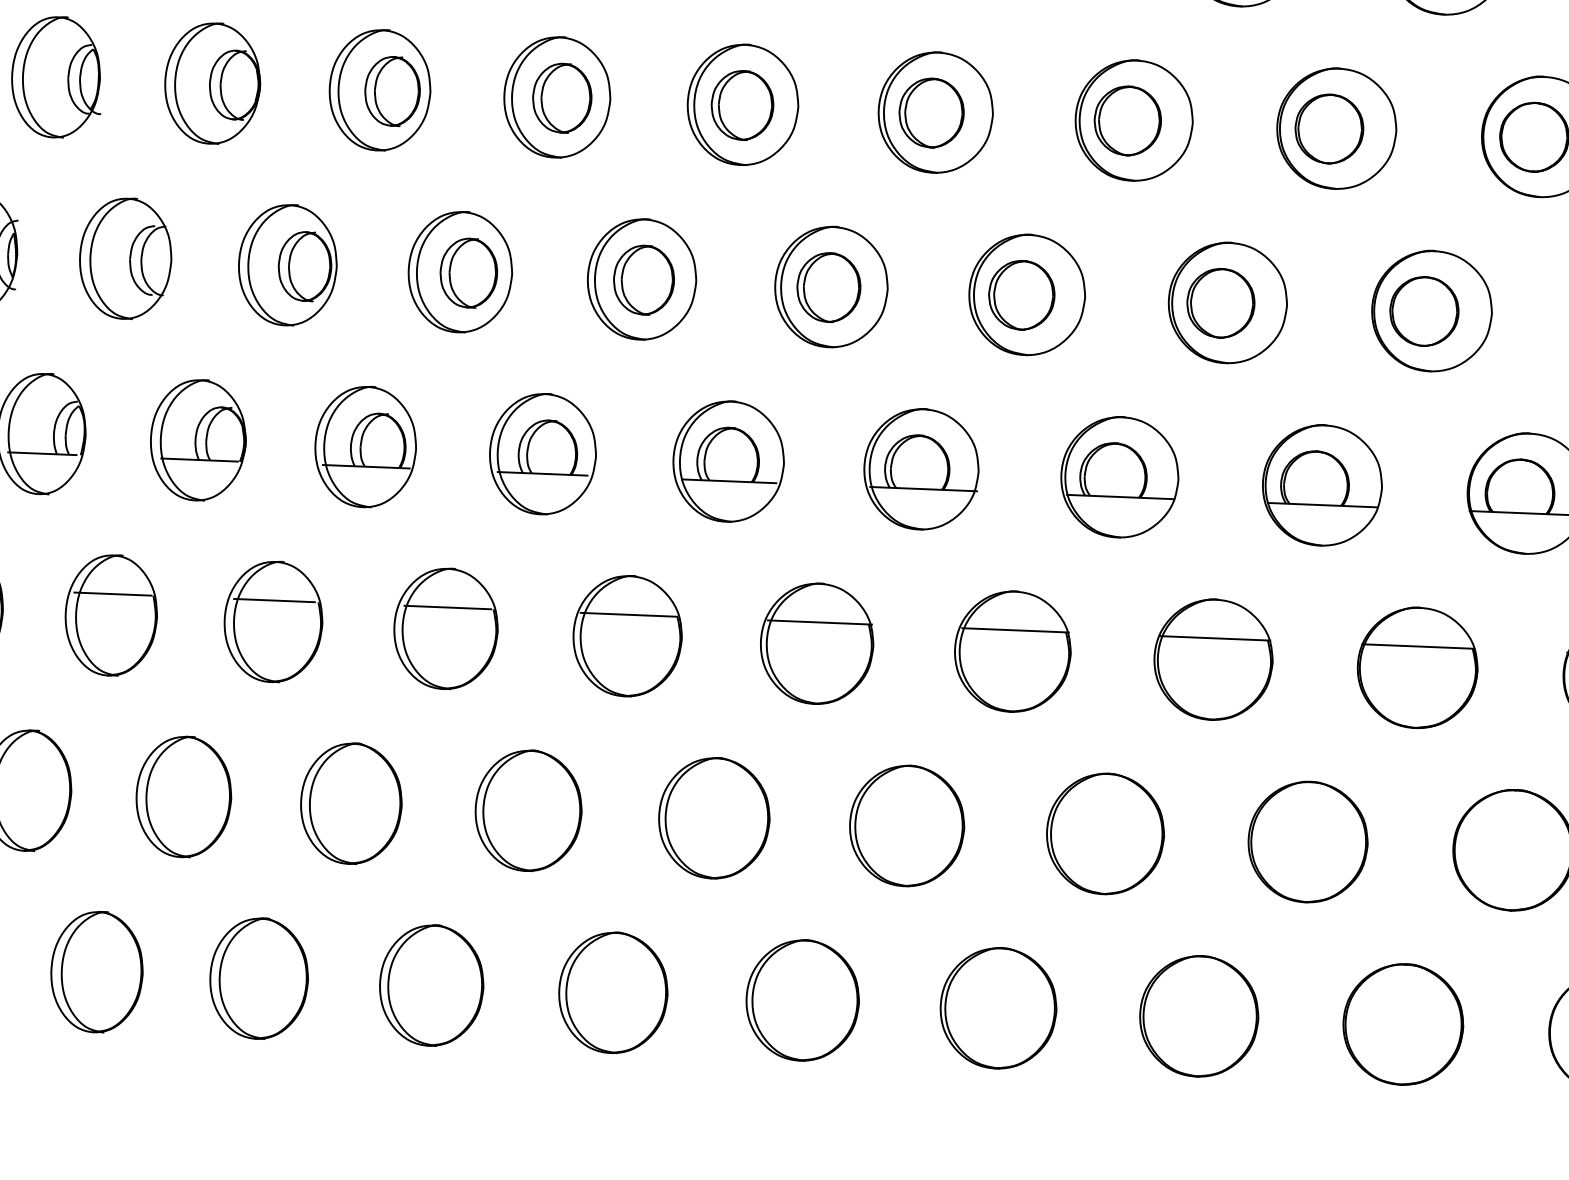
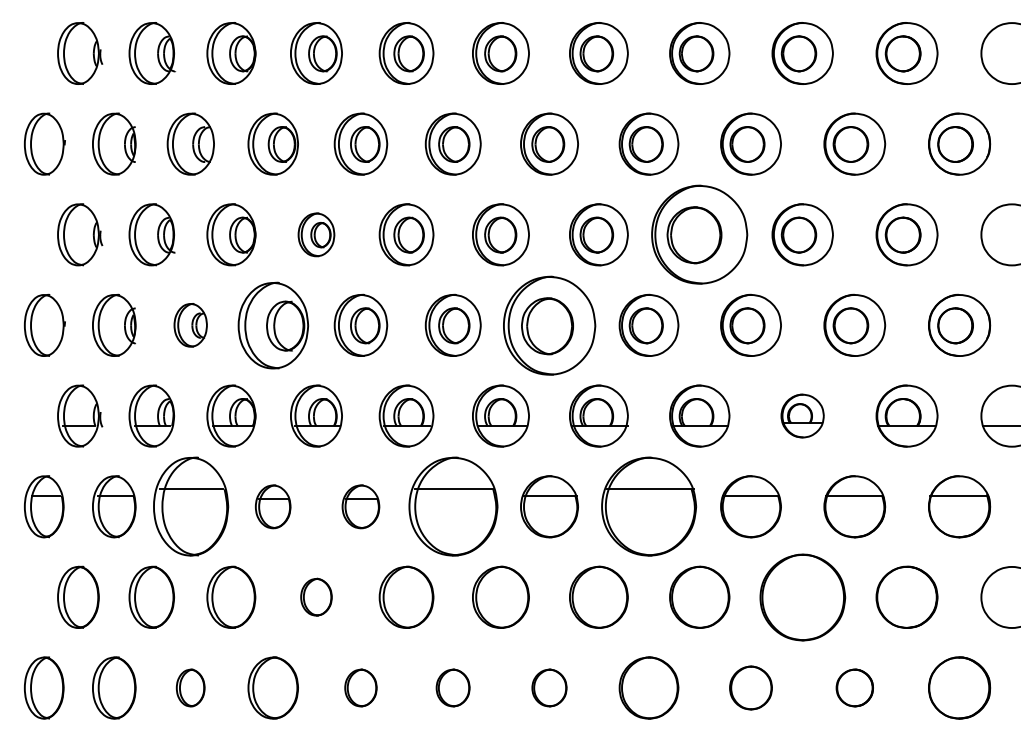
part: (380, 89) -> (316, 234), size x0.7
part: (1133, 119) -> (699, 234), size x1.6
part: (125, 256) -> (190, 324), size x0.7
part: (286, 263) -> (272, 324), size x1.4
part: (831, 285) -> (549, 324), size x1.6
part: (1322, 484) -> (802, 415), size x0.7
part: (110, 614) -> (190, 506), size x1.6
part: (272, 621) -> (272, 506), size x0.7
part: (445, 628) -> (360, 506), size x0.7
part: (626, 635) -> (452, 506), size x1.6
part: (1011, 651) -> (648, 506), size x1.6
part: (351, 801) -> (316, 596), size x0.6
part: (1307, 840) -> (802, 596), size x1.4
part: (96, 971) -> (190, 687), size x0.6
part: (430, 984) -> (360, 687), size x0.6
part: (611, 991) -> (452, 687), size x0.6
part: (802, 999) -> (549, 687), size x0.6
part: (1198, 1015) -> (750, 687), size x0.7
part: (1402, 1023) -> (854, 687), size x0.6

